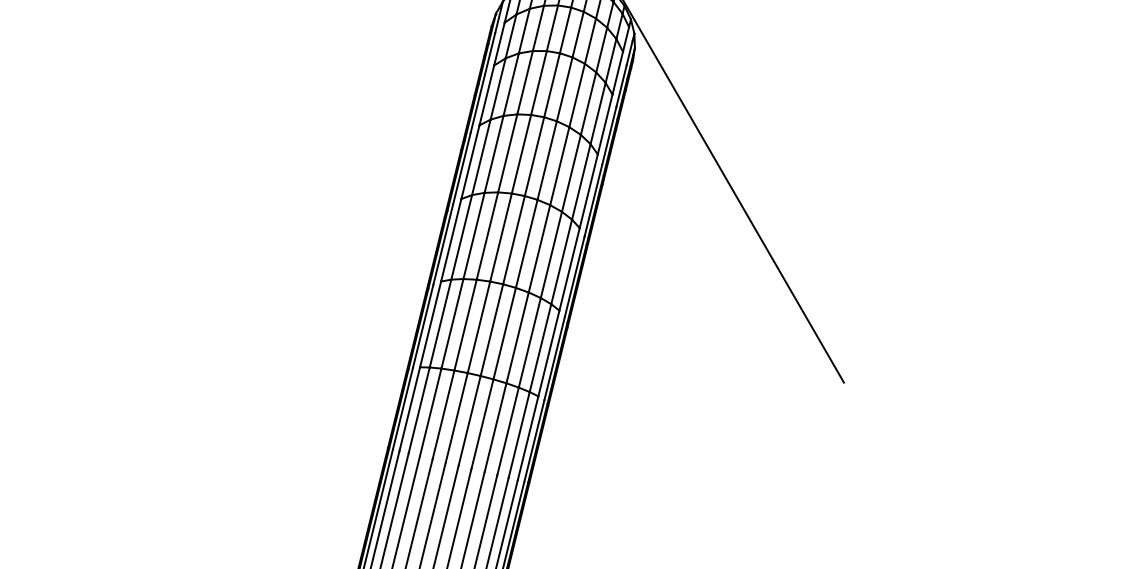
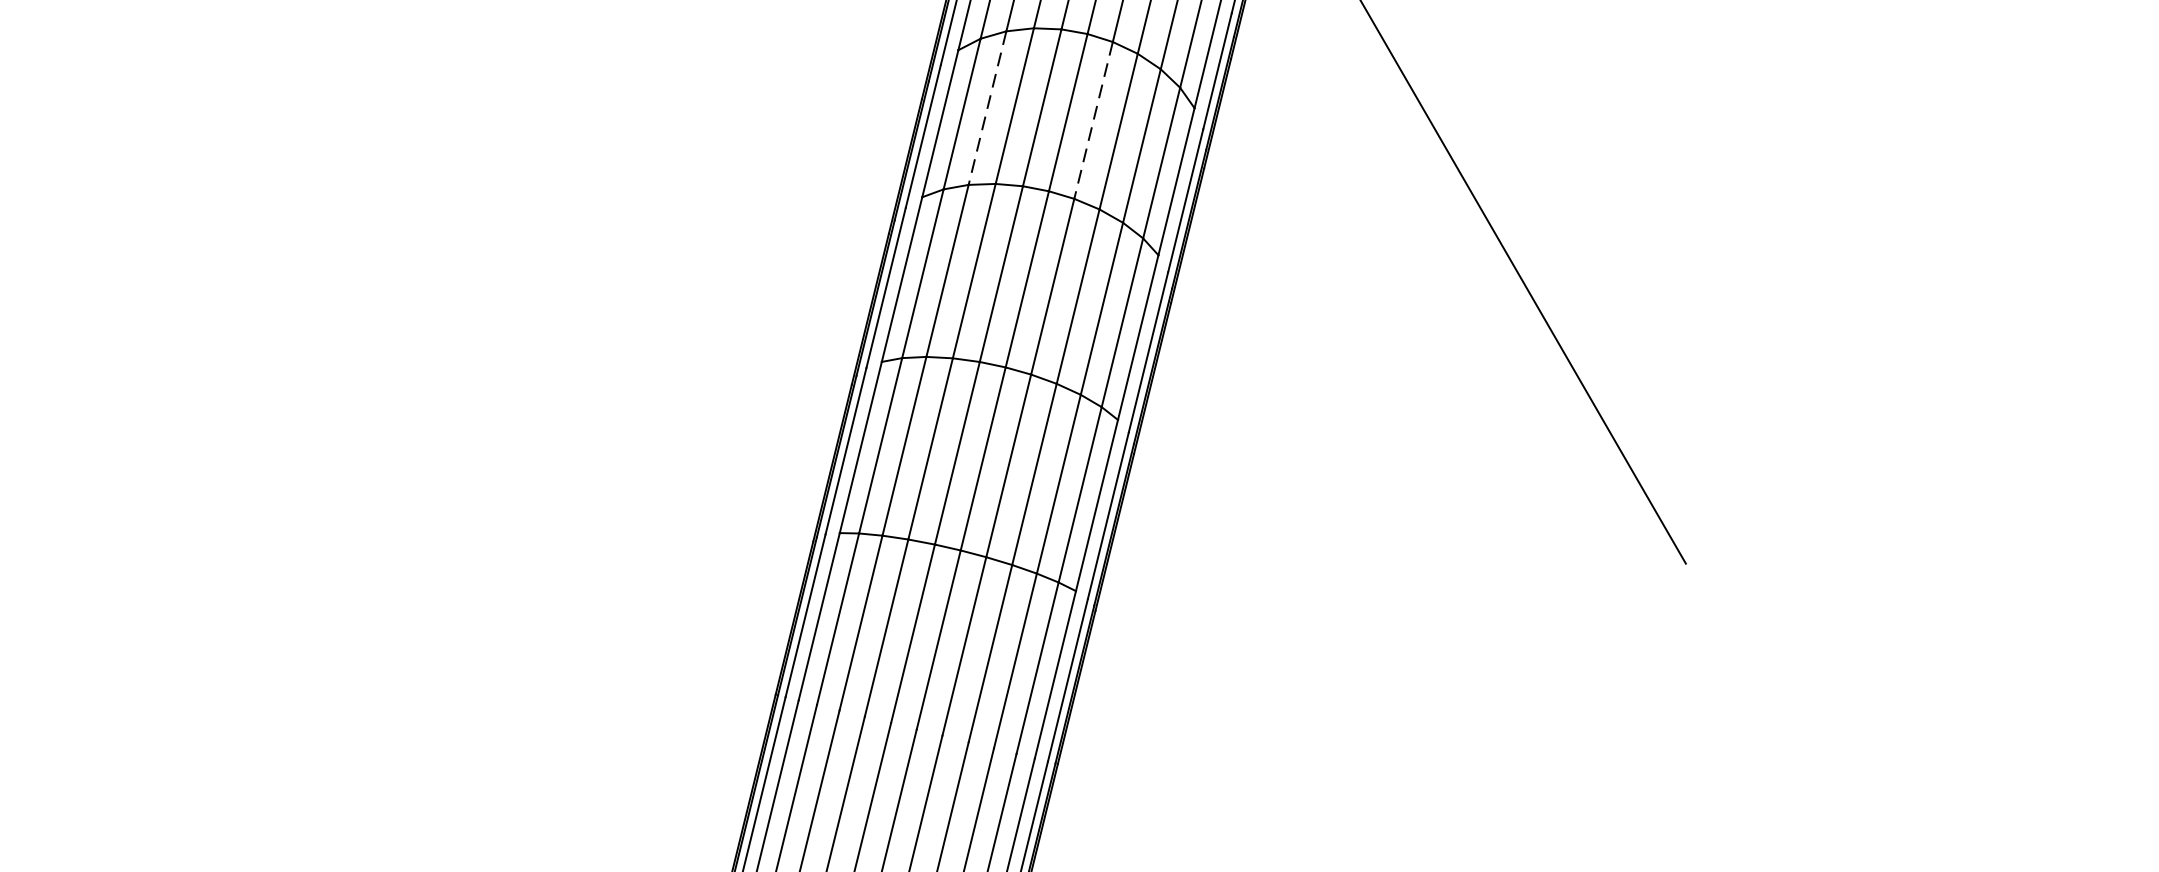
line: (494, 154) -> (988, 108), solid -> dashed
line: (547, 161) -> (1094, 122), solid -> dashed

